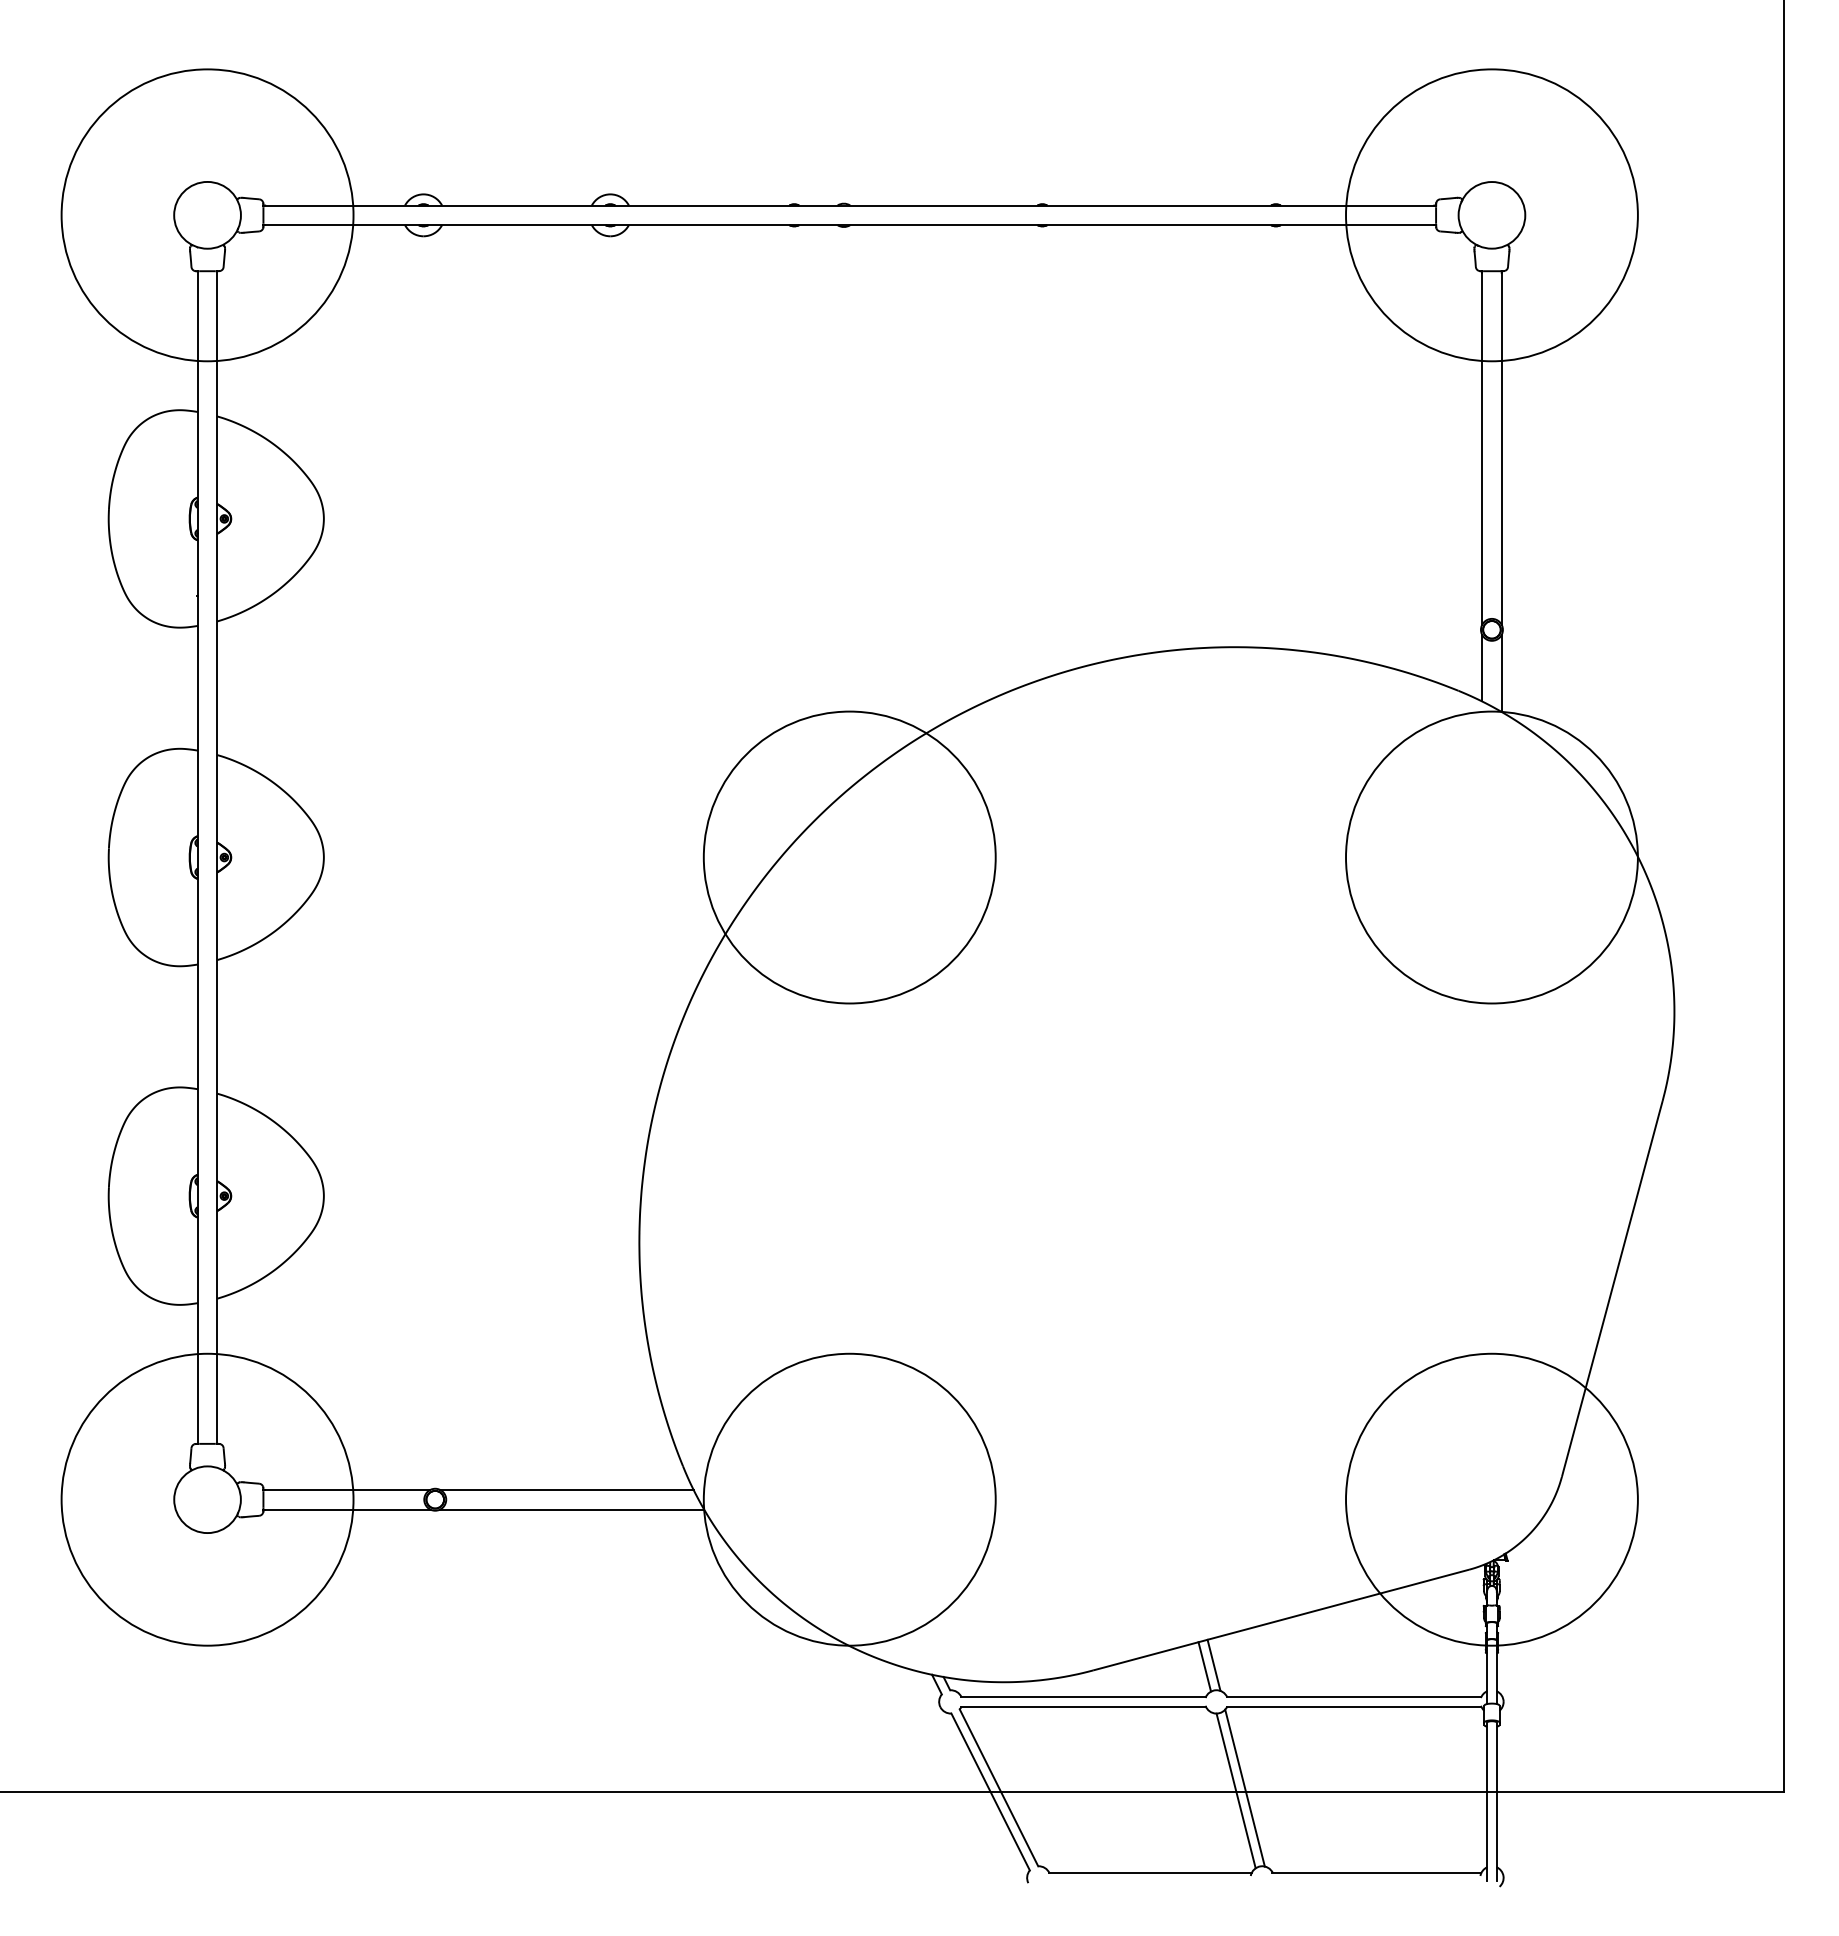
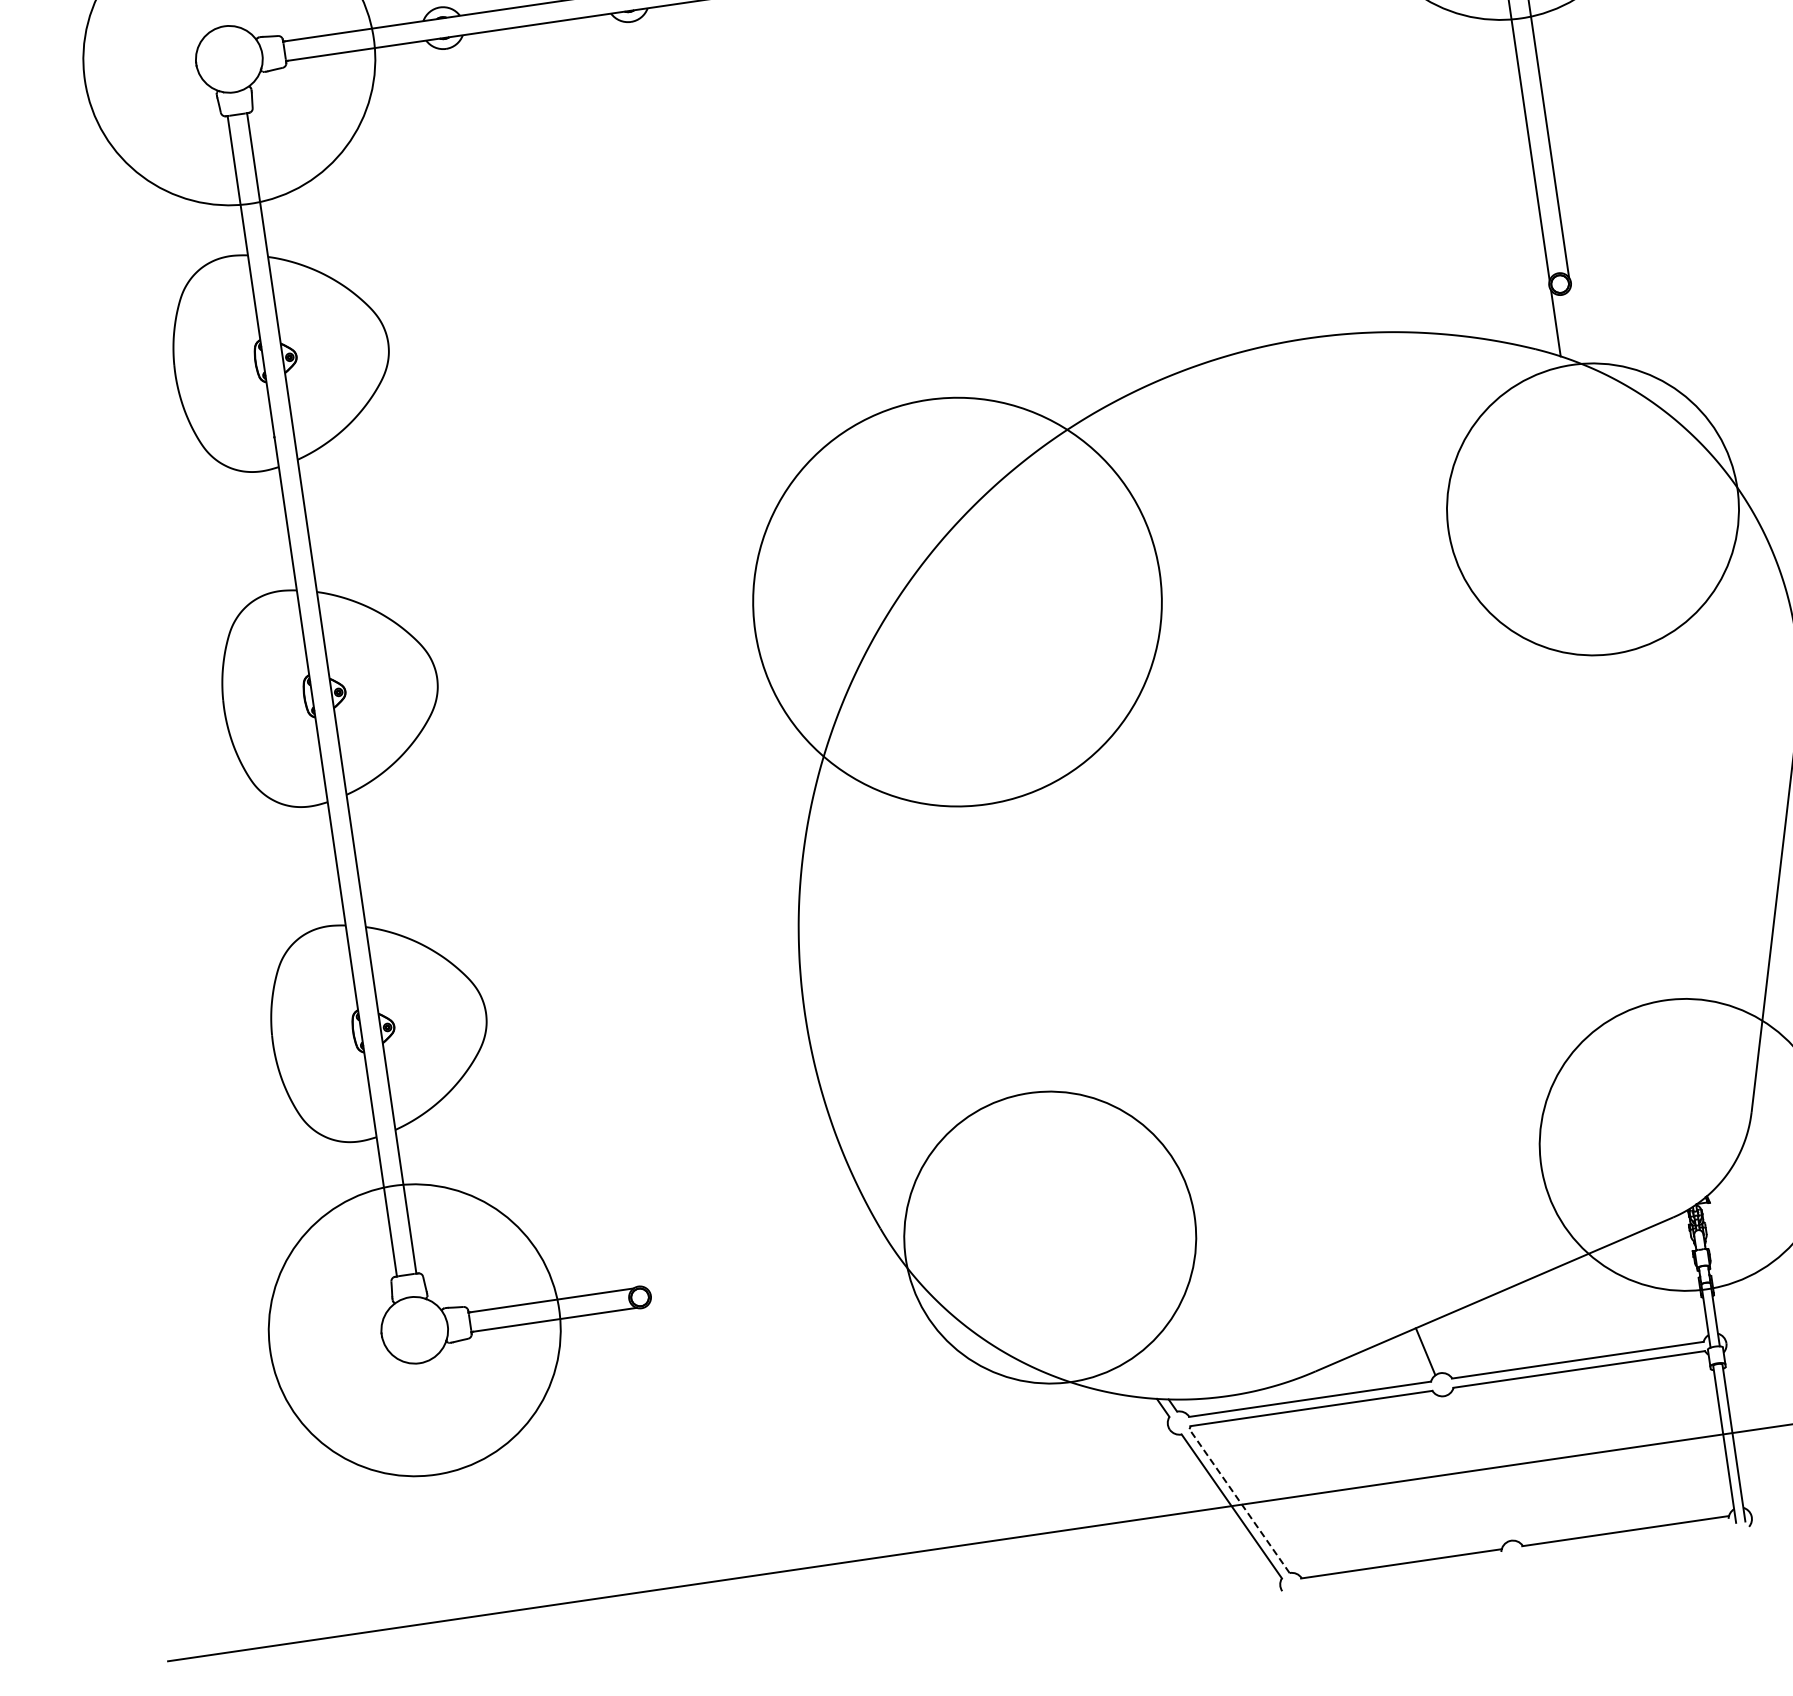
line: (1501, 673) -> (1575, 325), removed
circle: (849, 857) -> (957, 602), size x1.4
line: (566, 1489) -> (768, 1268), removed
line: (572, 1509) -> (777, 1287), removed
line: (1213, 1664) -> (1433, 1348), removed
line: (998, 1787) -> (1238, 1500), solid -> dashed
line: (1244, 1787) -> (1482, 1465), removed
line: (1235, 1790) -> (1473, 1469), removed

